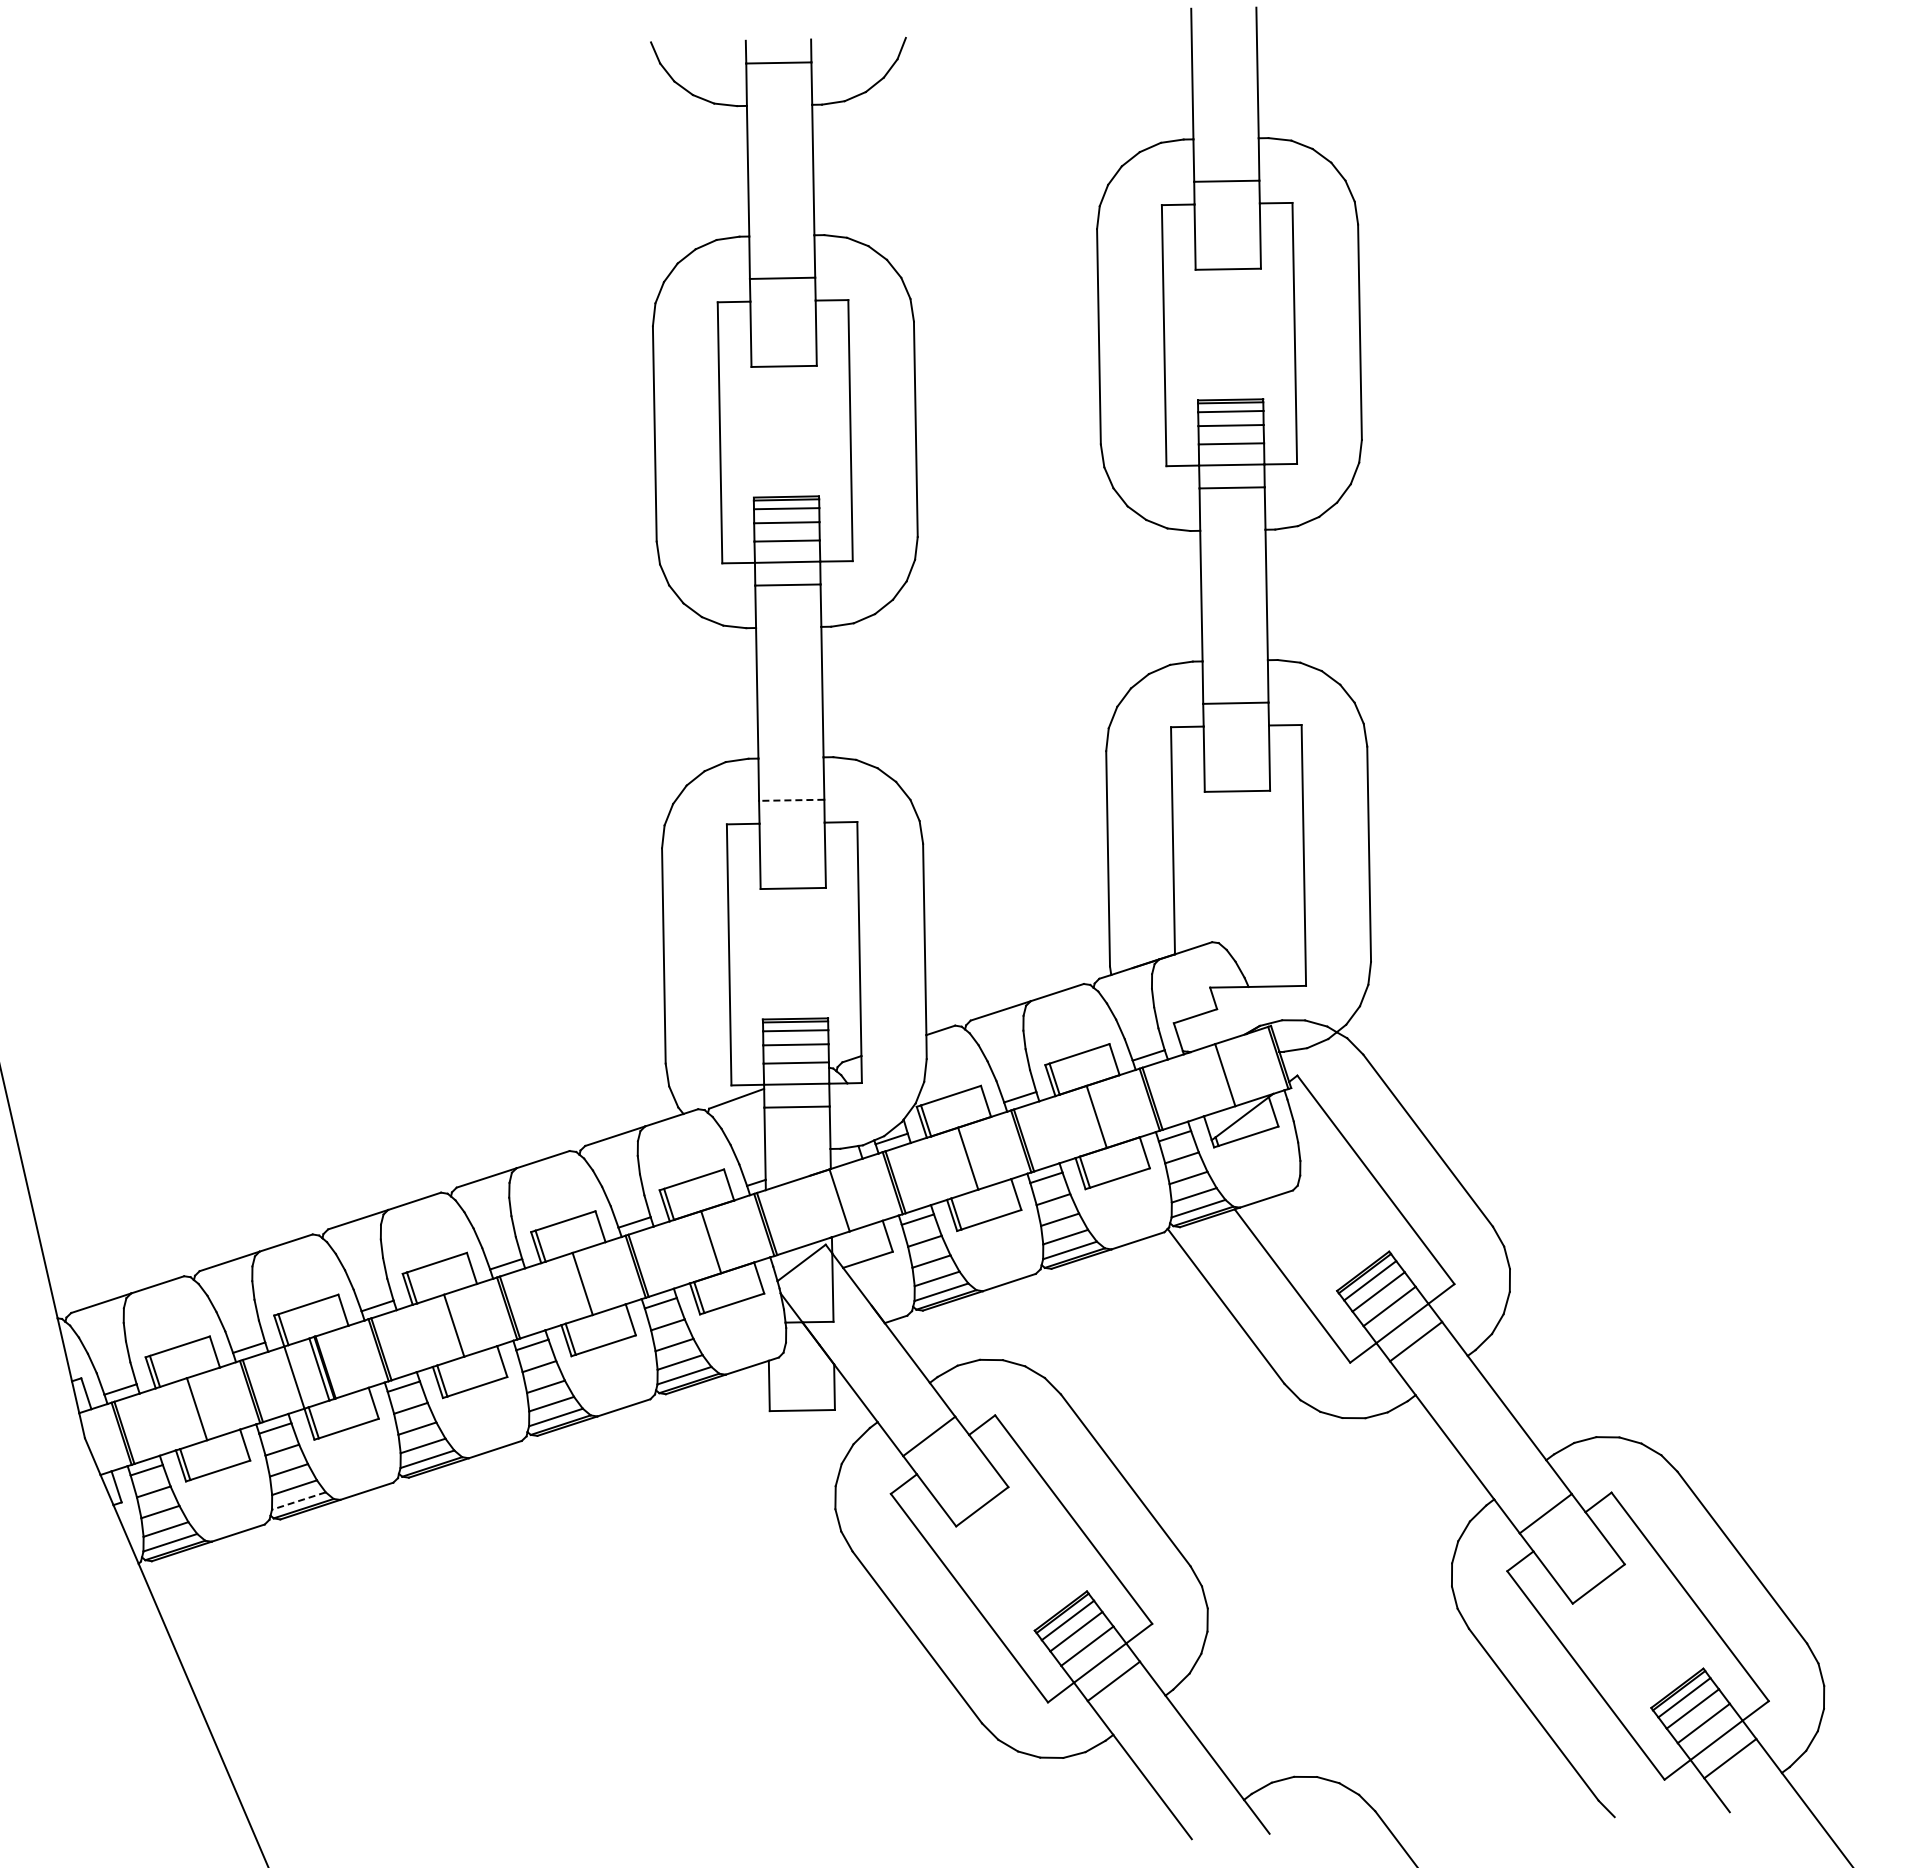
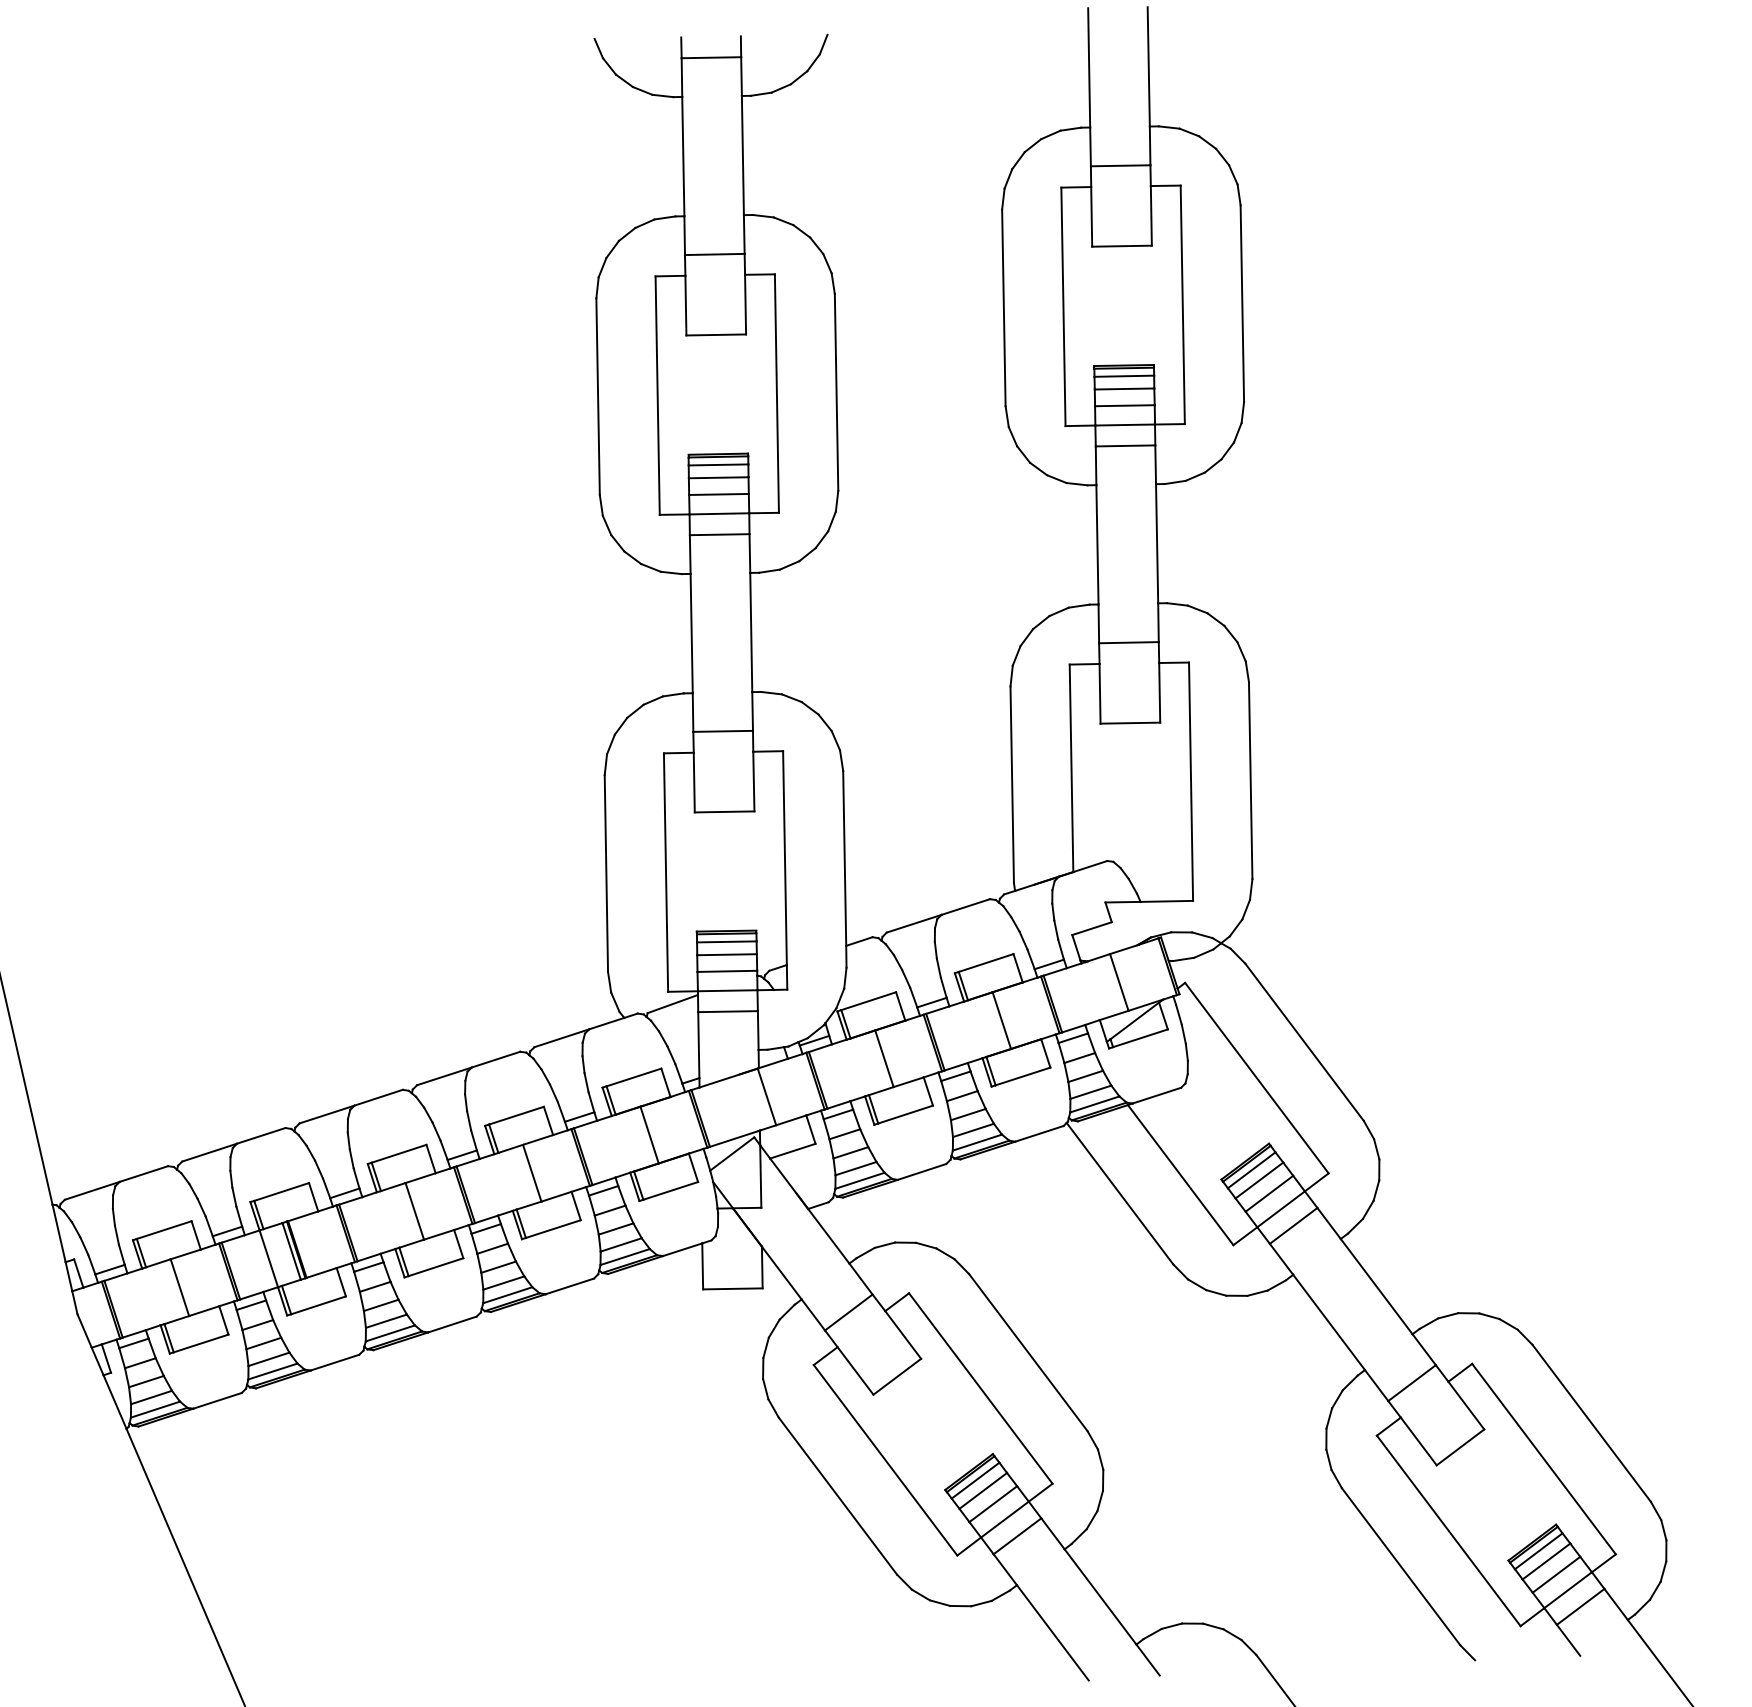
line: (791, 800) -> (722, 731), dashed -> solid
line: (298, 1501) -> (272, 1371), dashed -> solid

